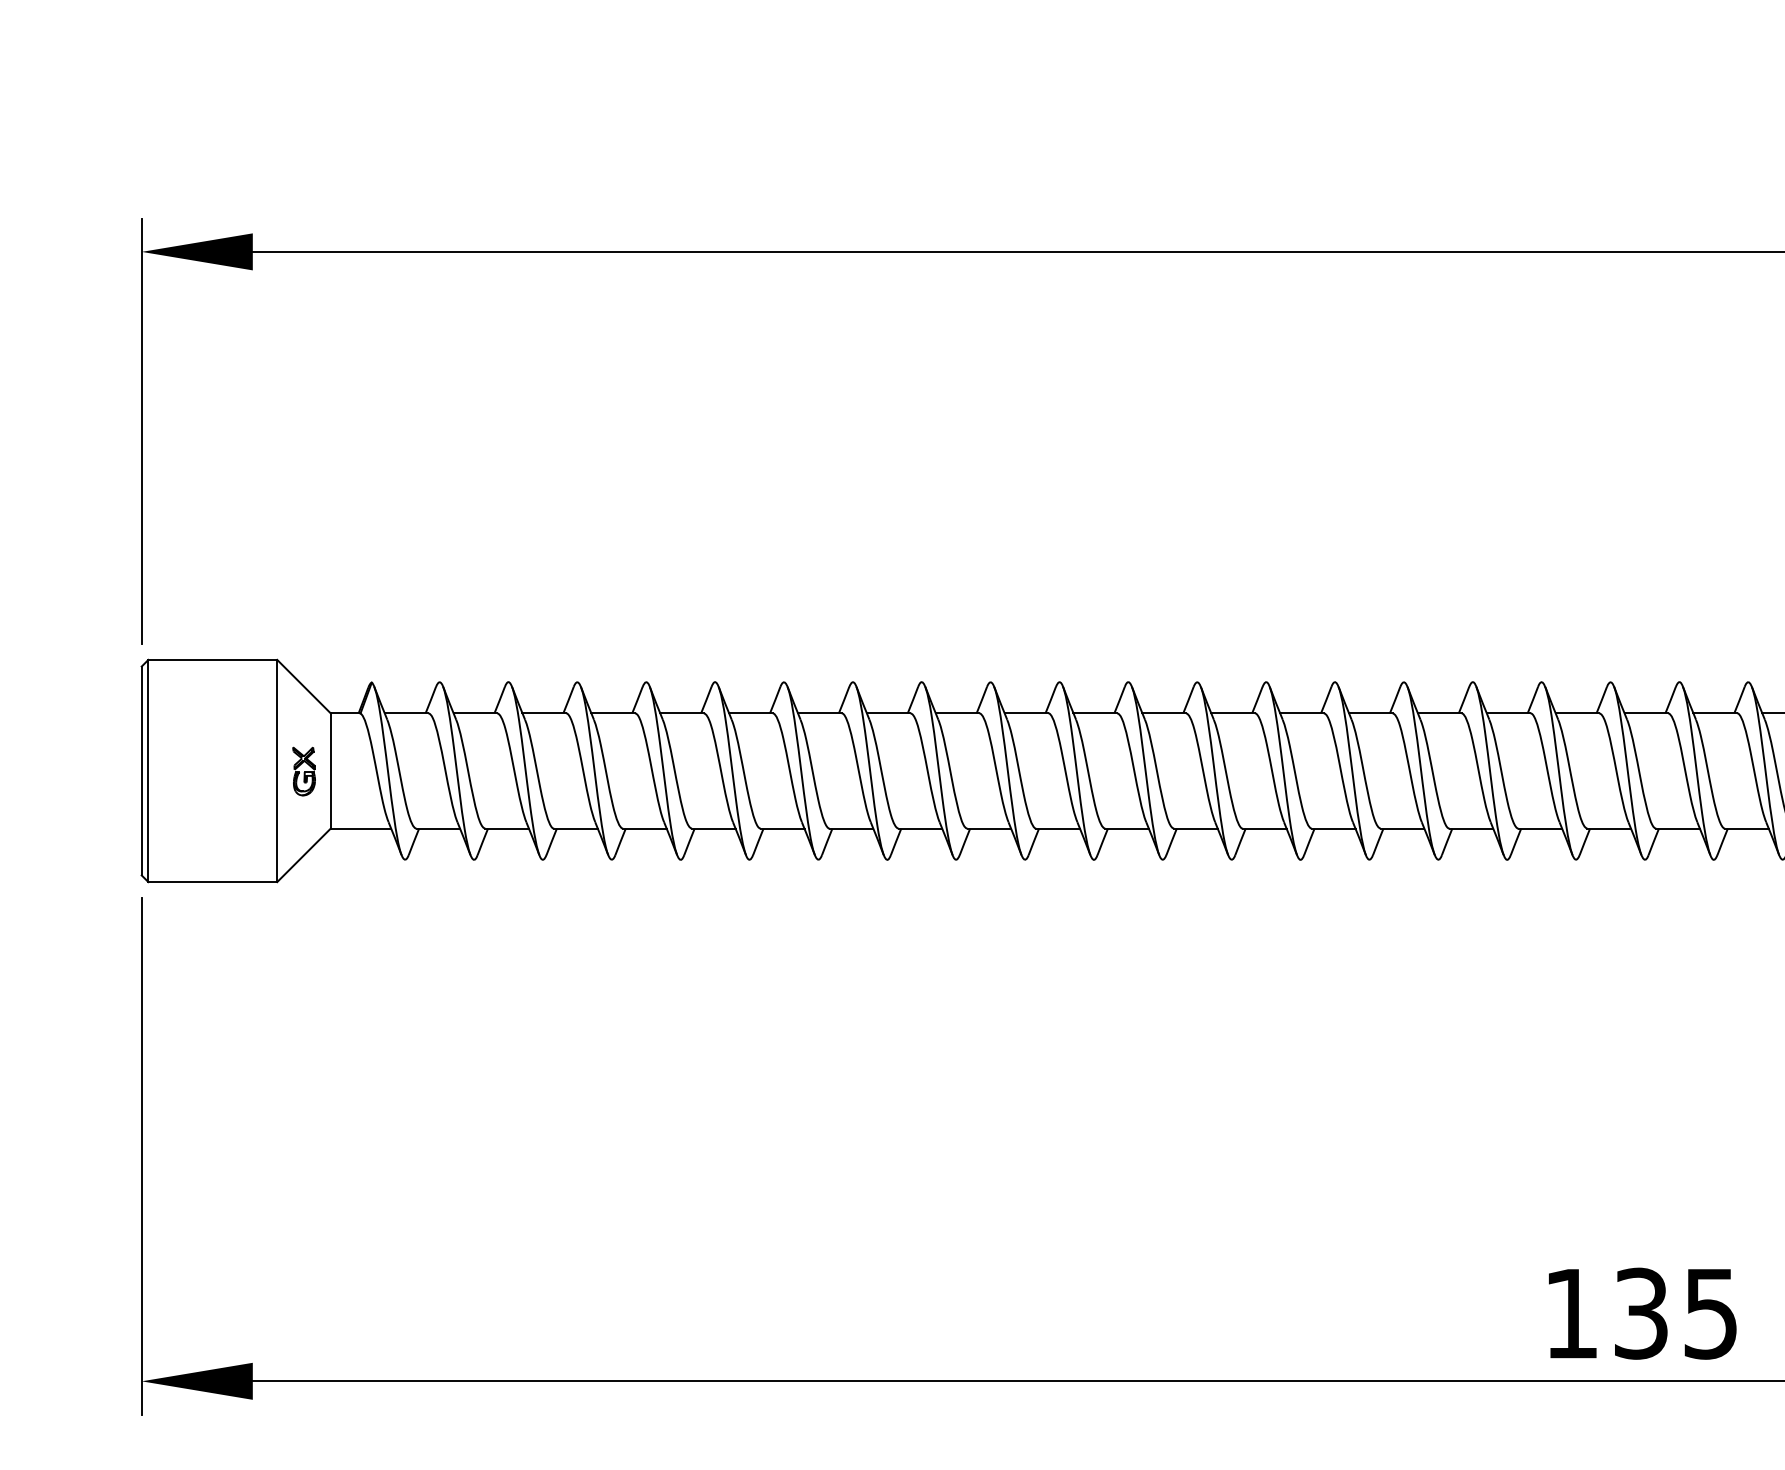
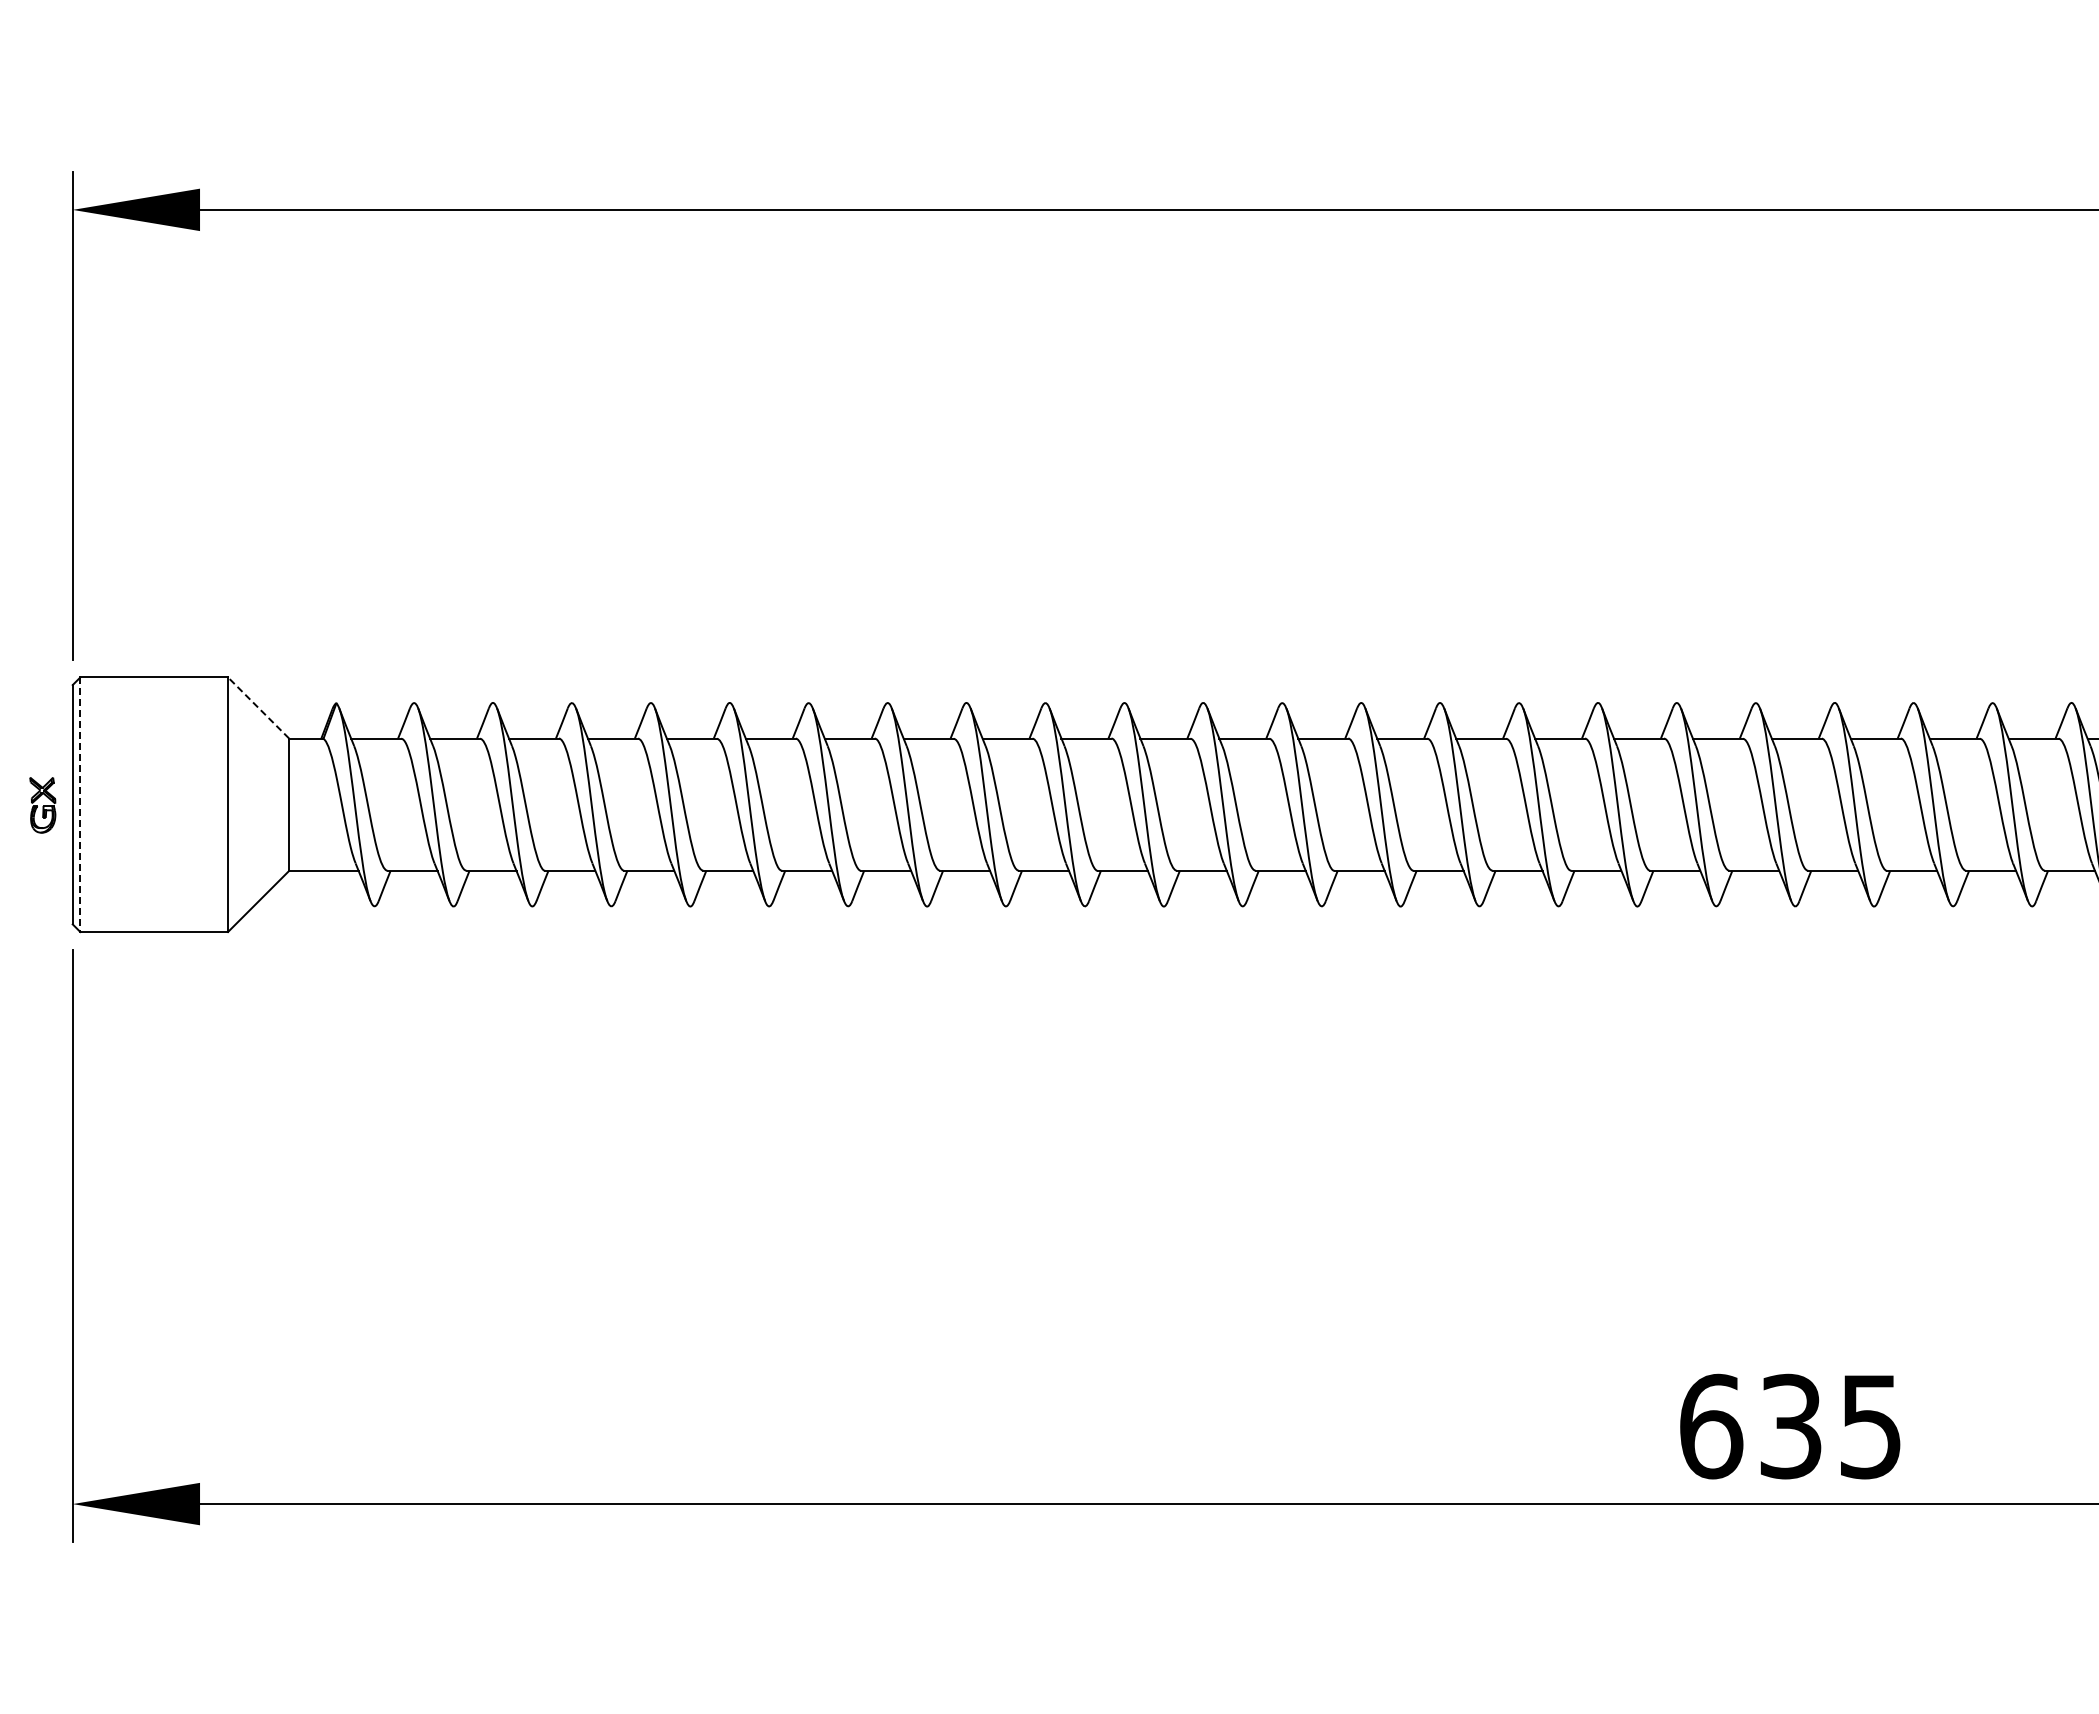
line: (303, 686) -> (258, 707), solid -> dashed
line: (148, 771) -> (80, 805), solid -> dashed
part: (303, 771) -> (42, 805), moved
text: (1571, 1313) -> (1711, 1426), 135 -> 635

